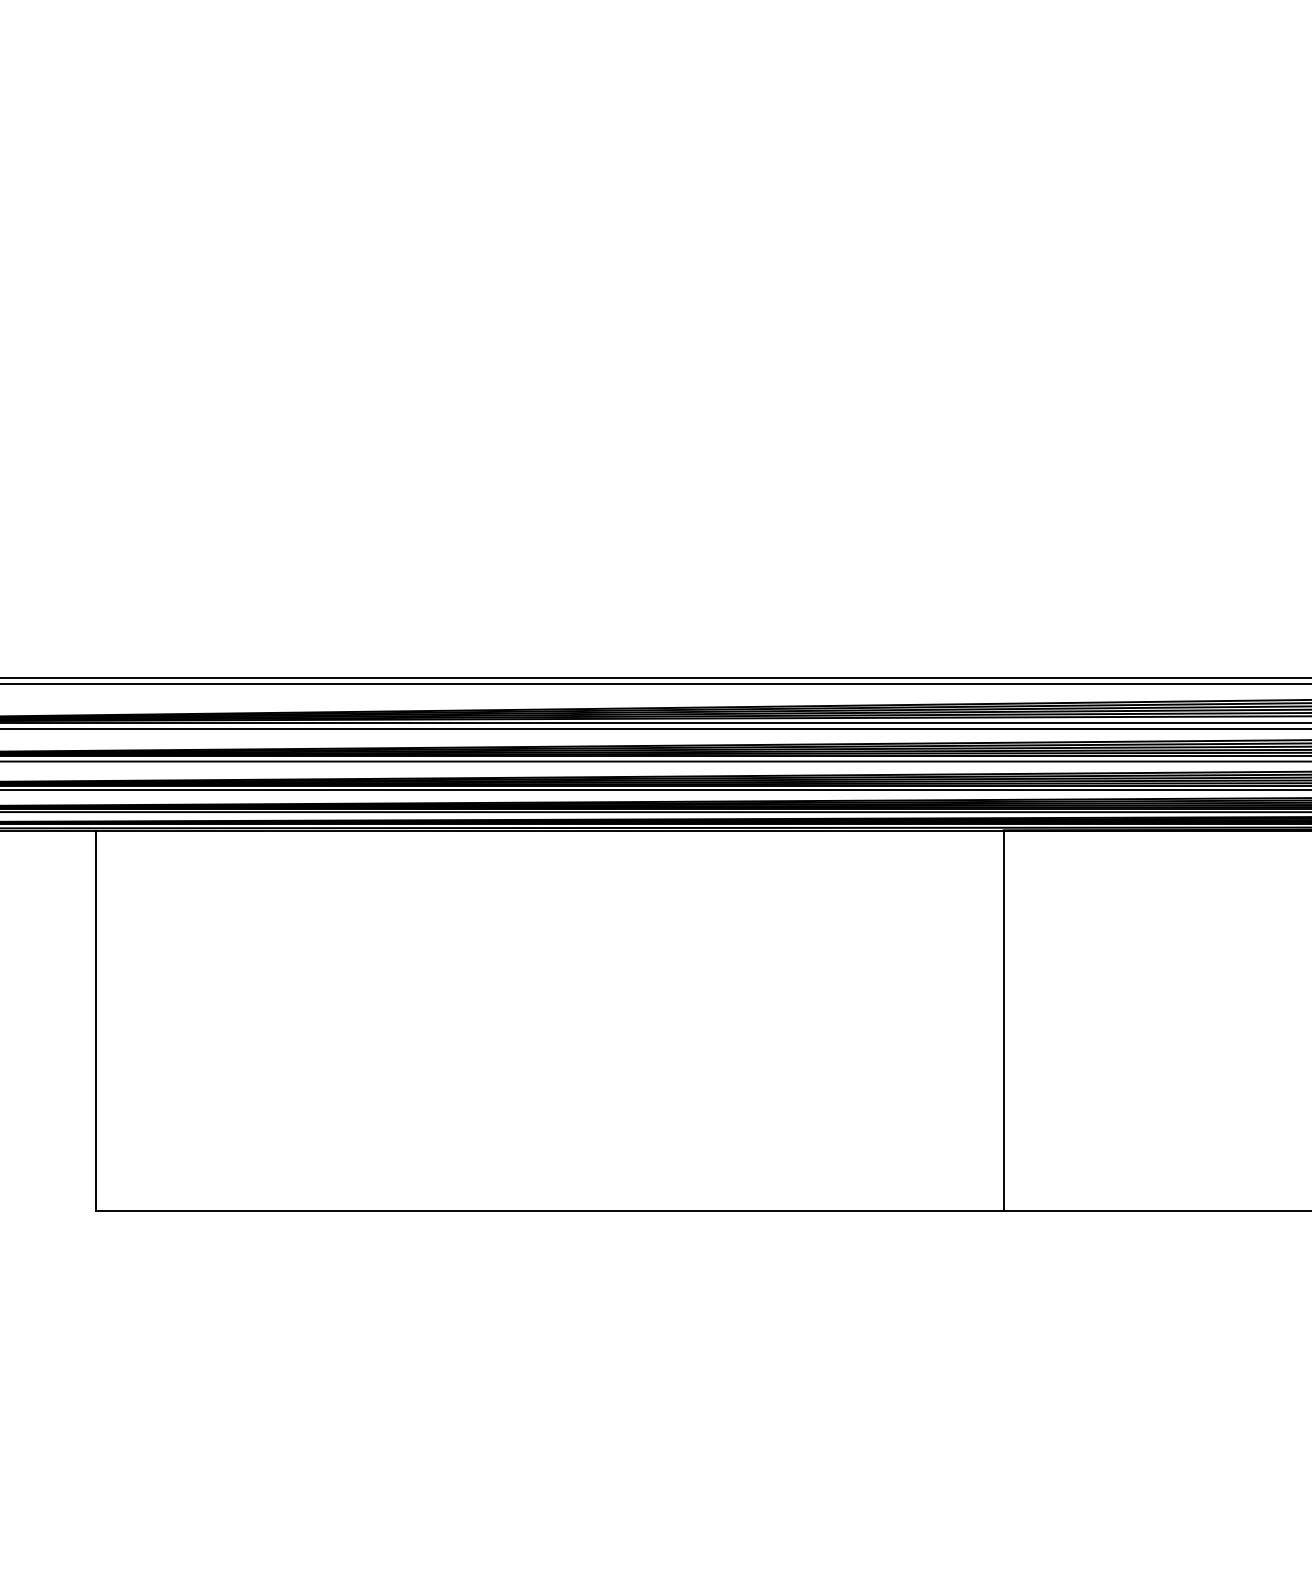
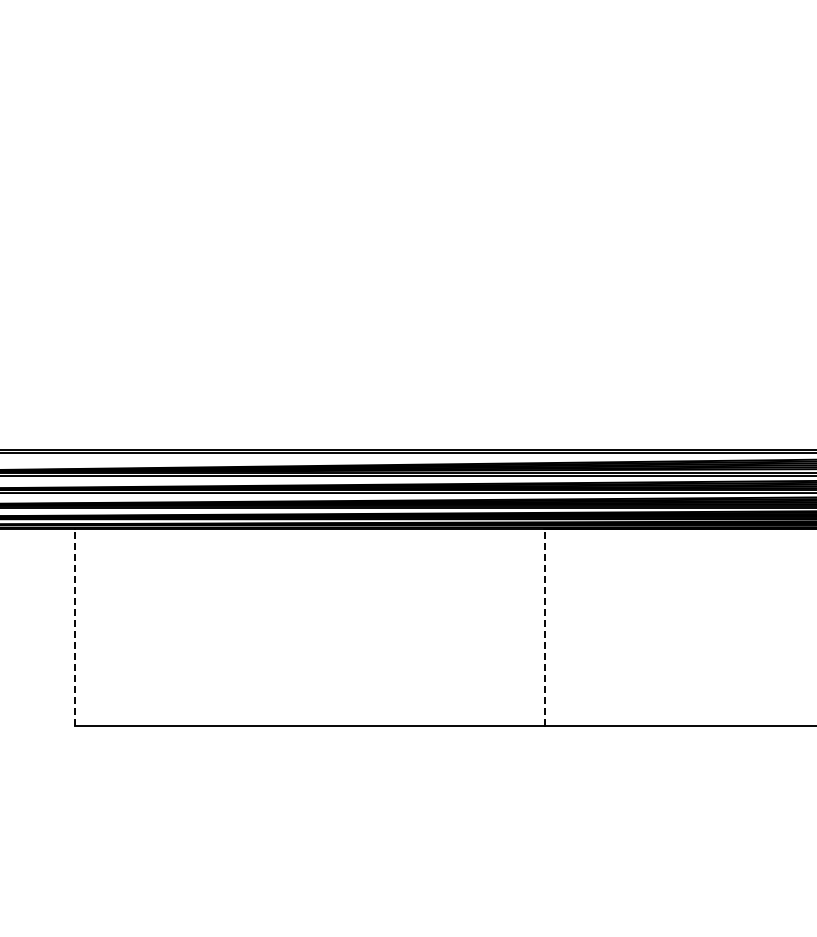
line: (96, 1021) -> (74, 627), solid -> dashed
line: (1003, 1021) -> (544, 627), solid -> dashed

